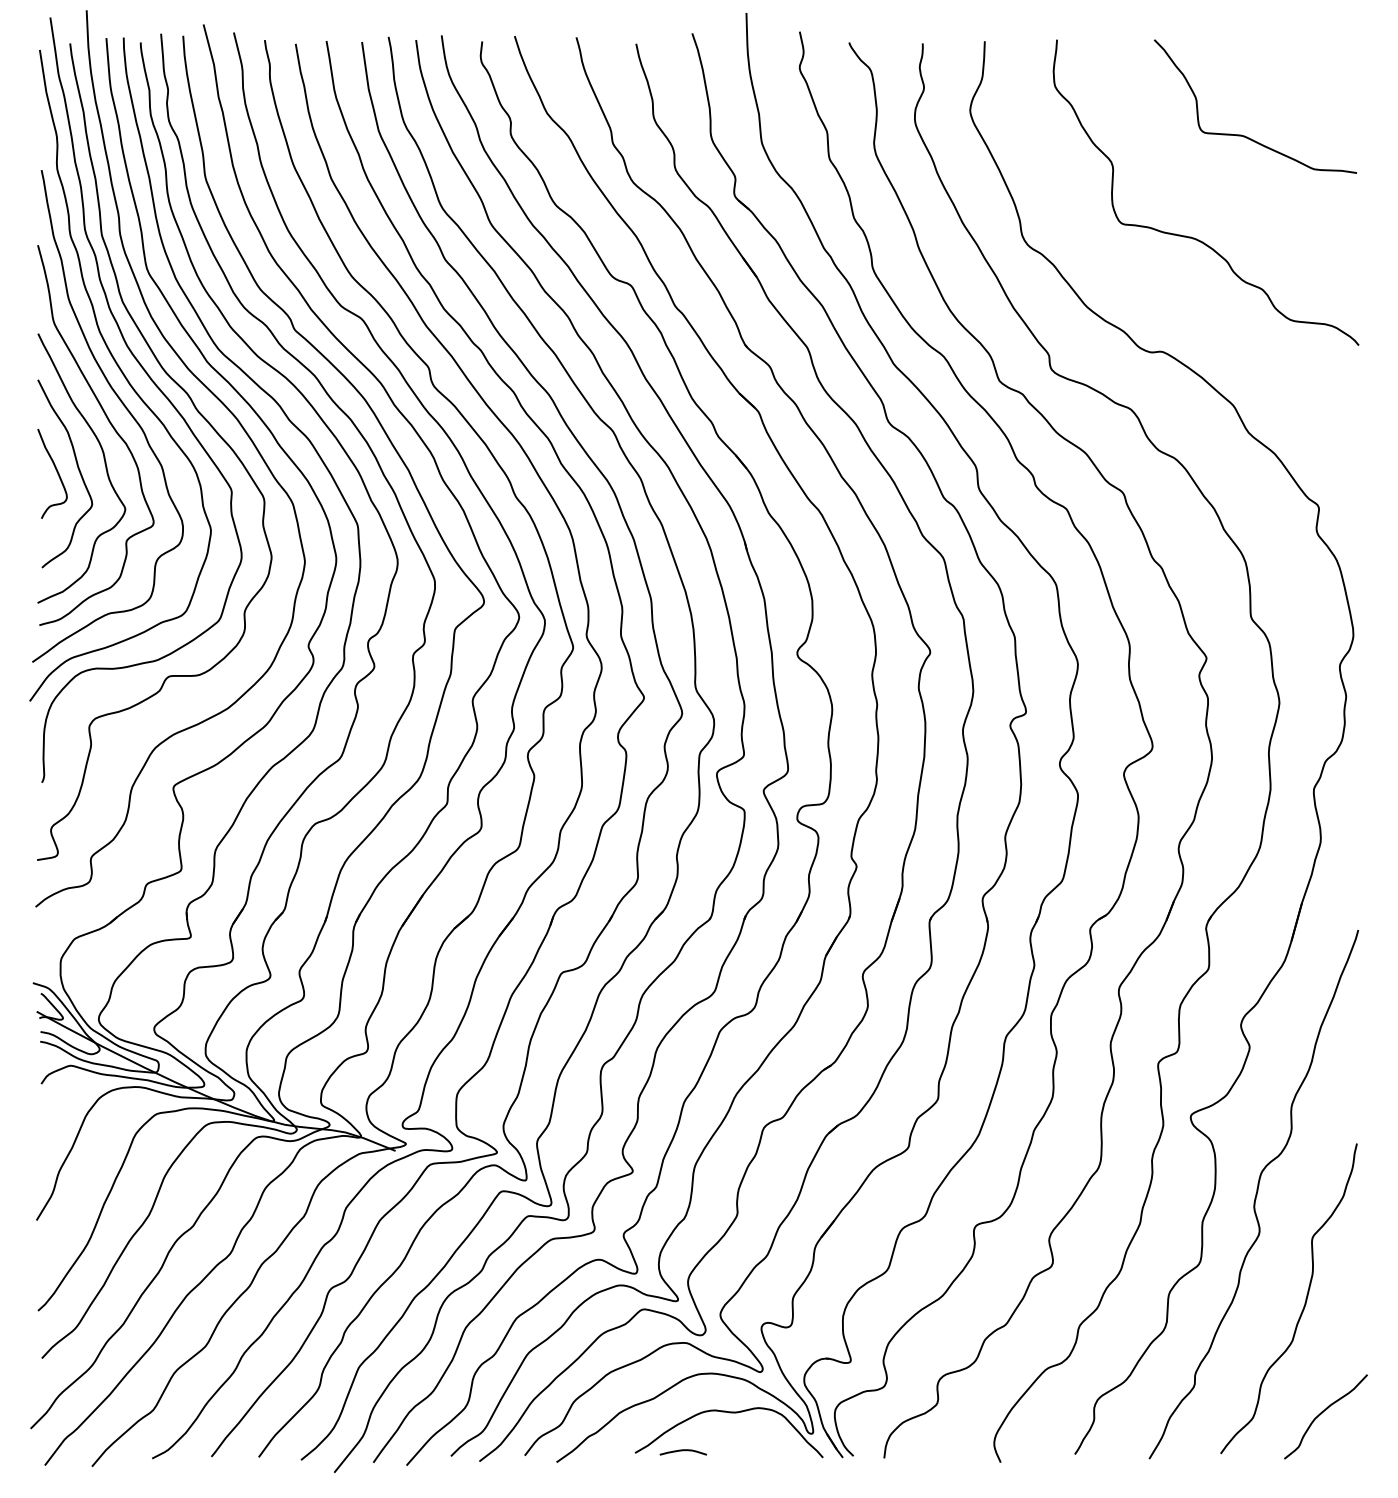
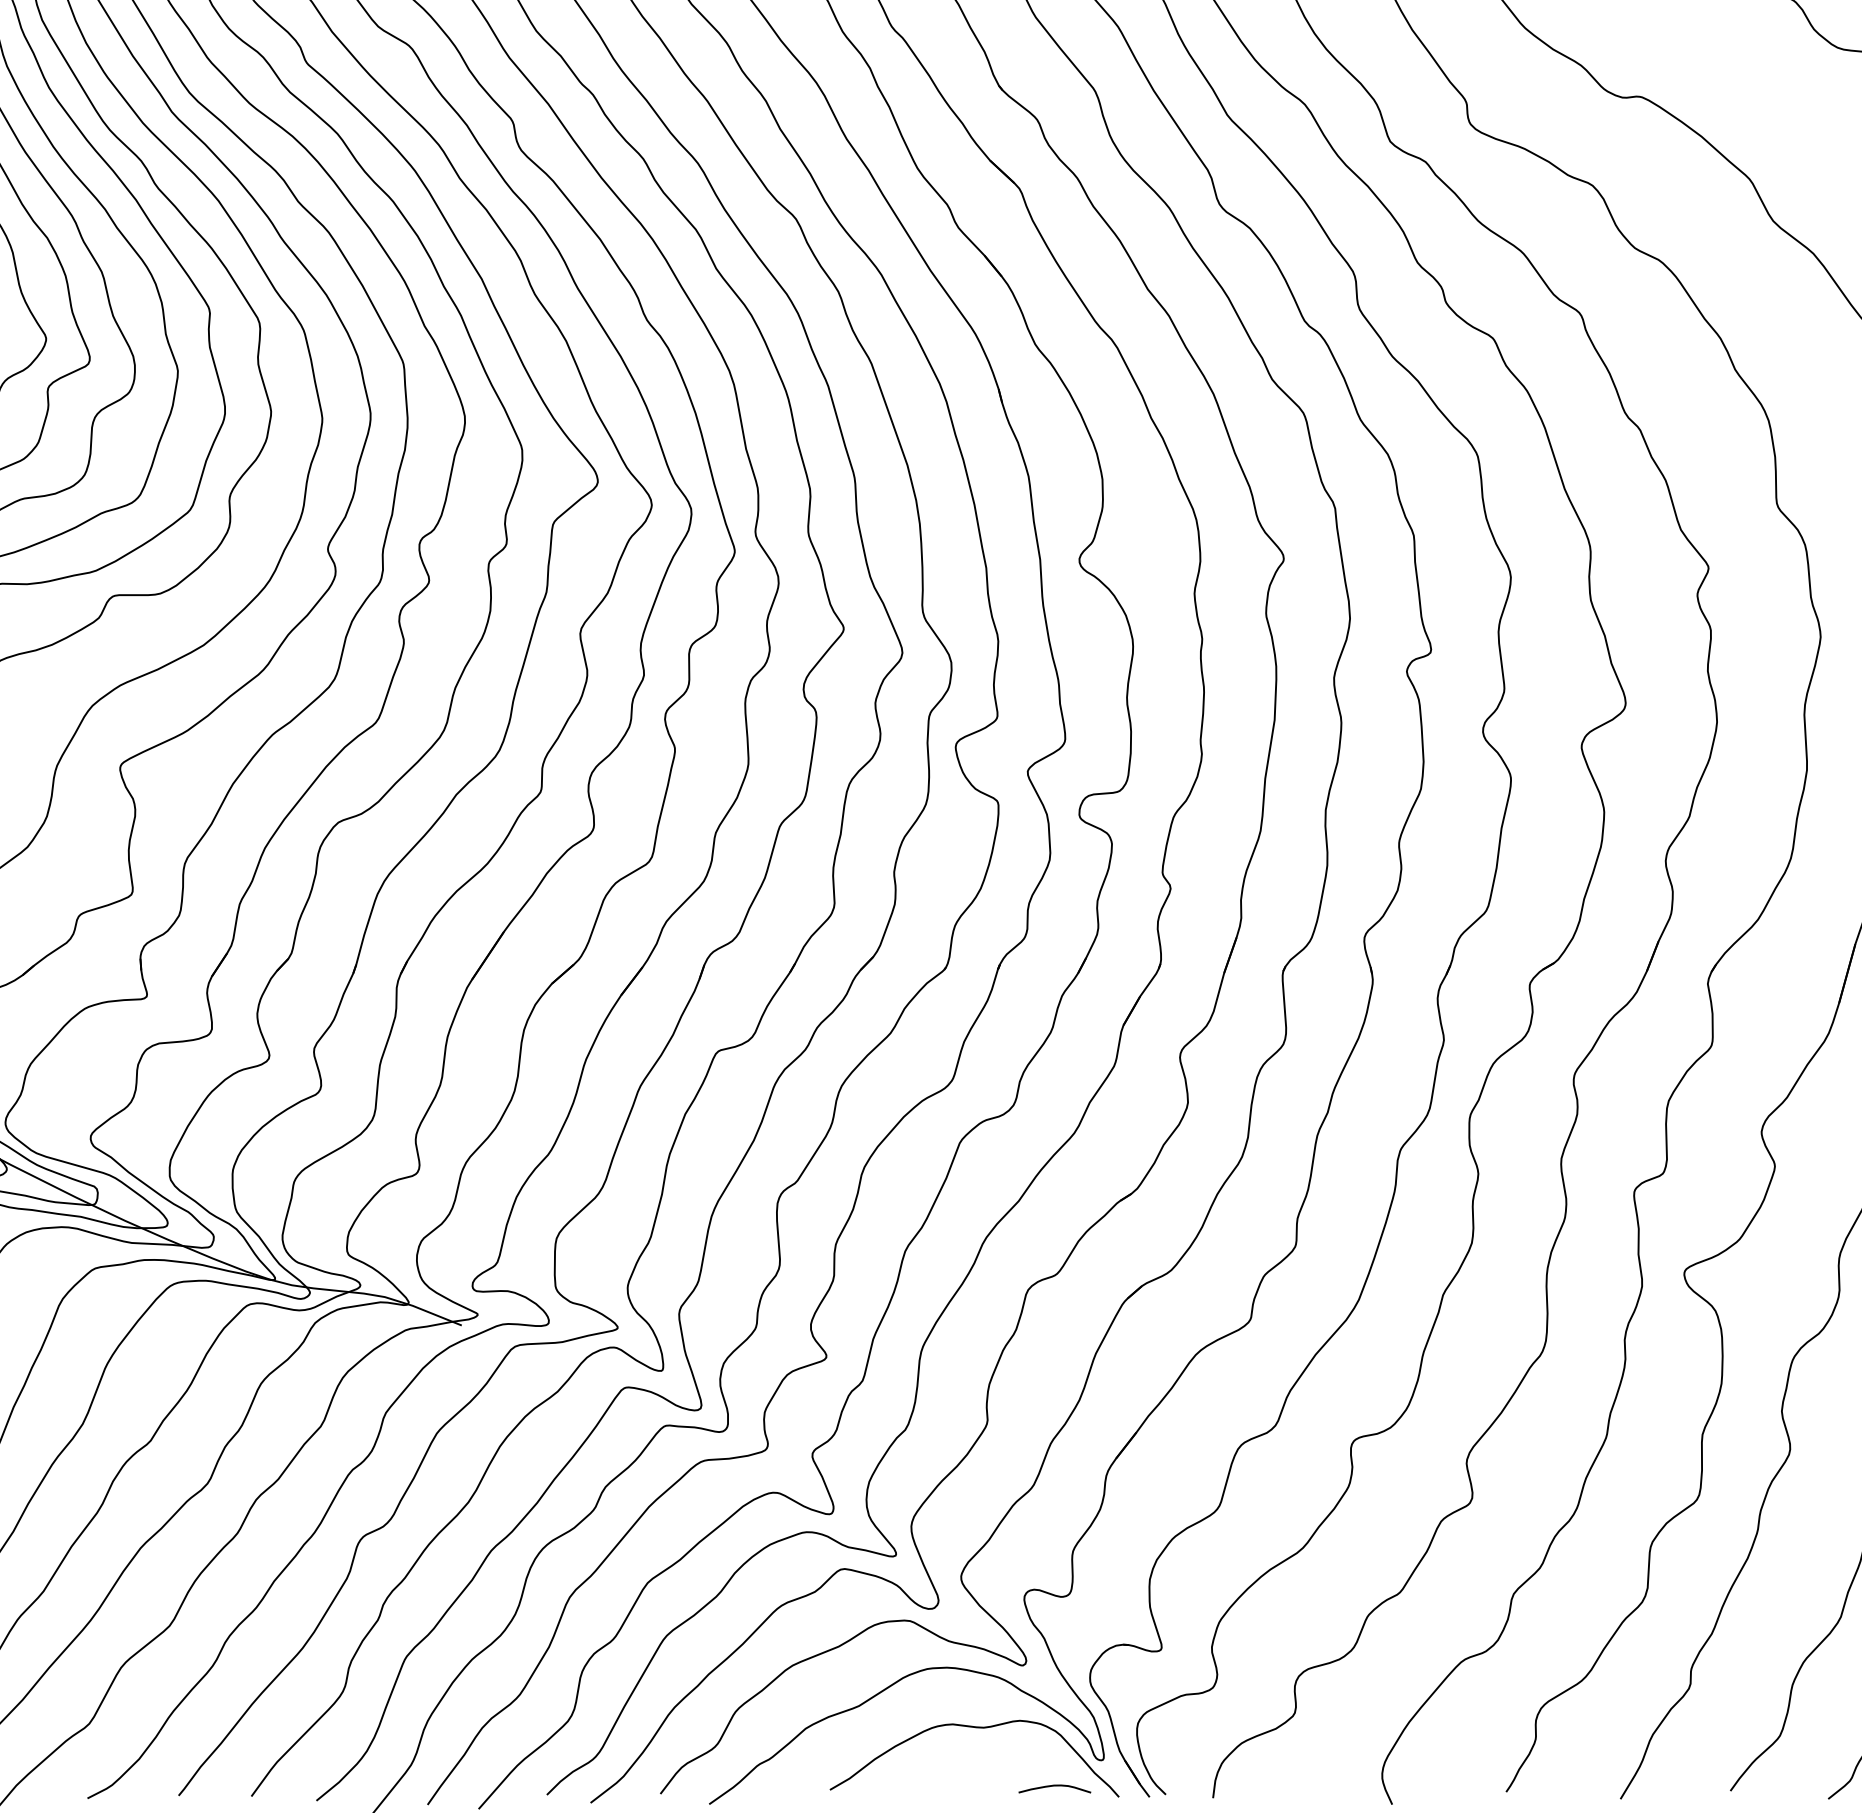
curve: (682, 1451) -> (1053, 1787), moved

